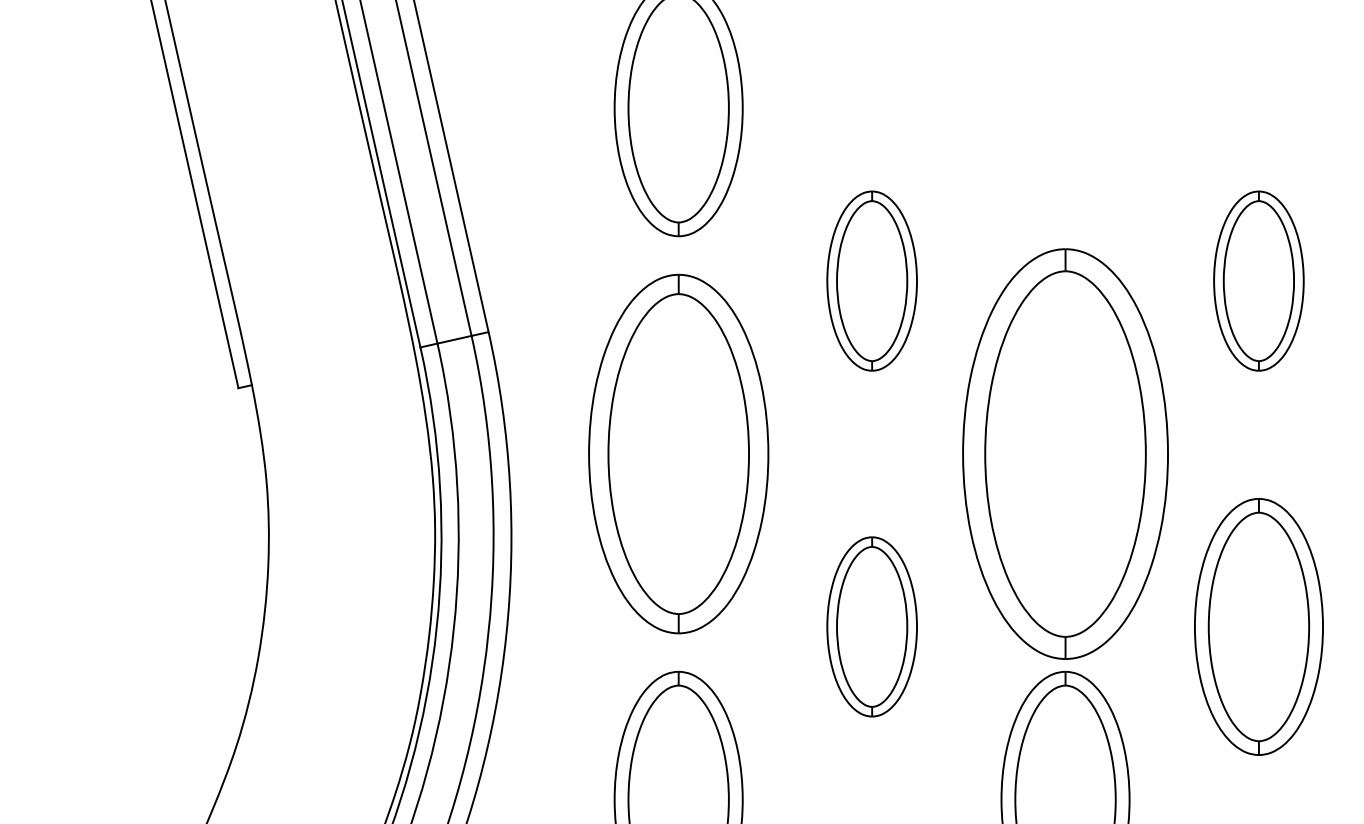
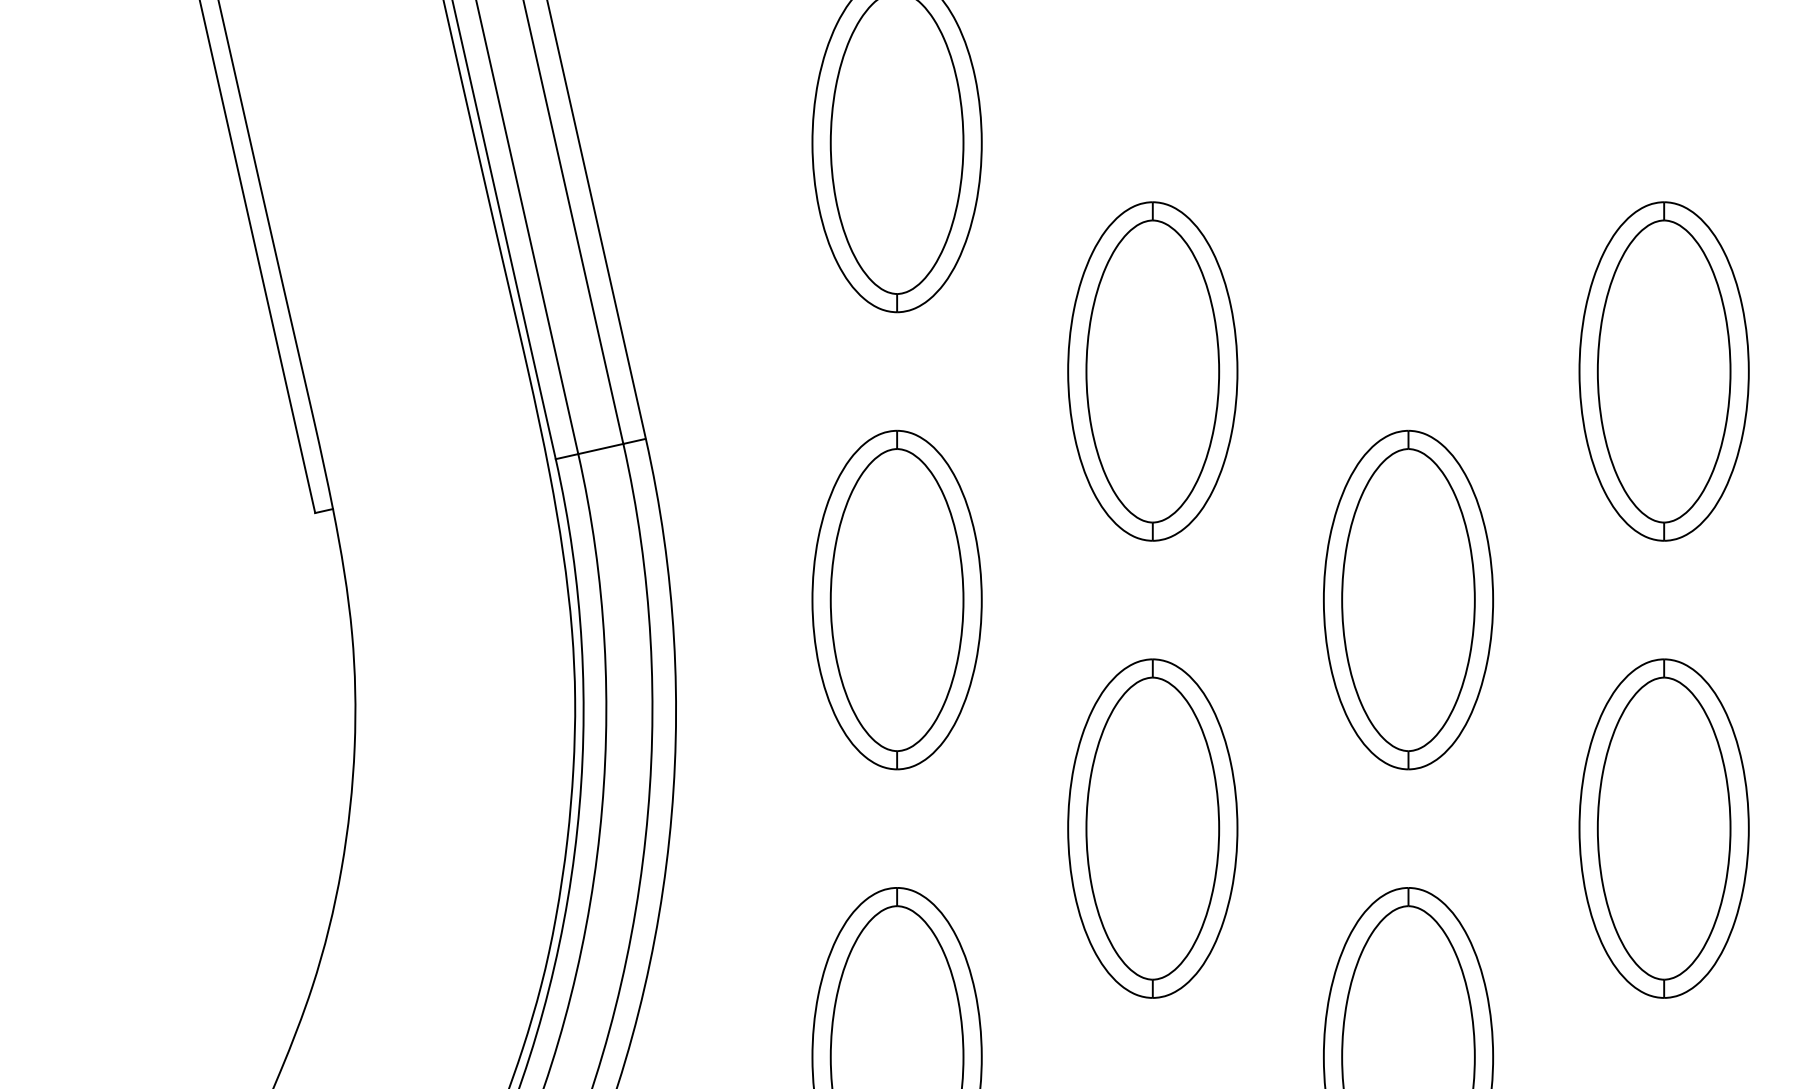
part: (871, 281) -> (1152, 371), size x1.43
part: (1258, 281) -> (1663, 371), size x1.43
part: (678, 453) -> (896, 599), size x0.71
part: (1065, 453) -> (1408, 599), size x0.62
part: (871, 626) -> (1152, 828), size x1.43

